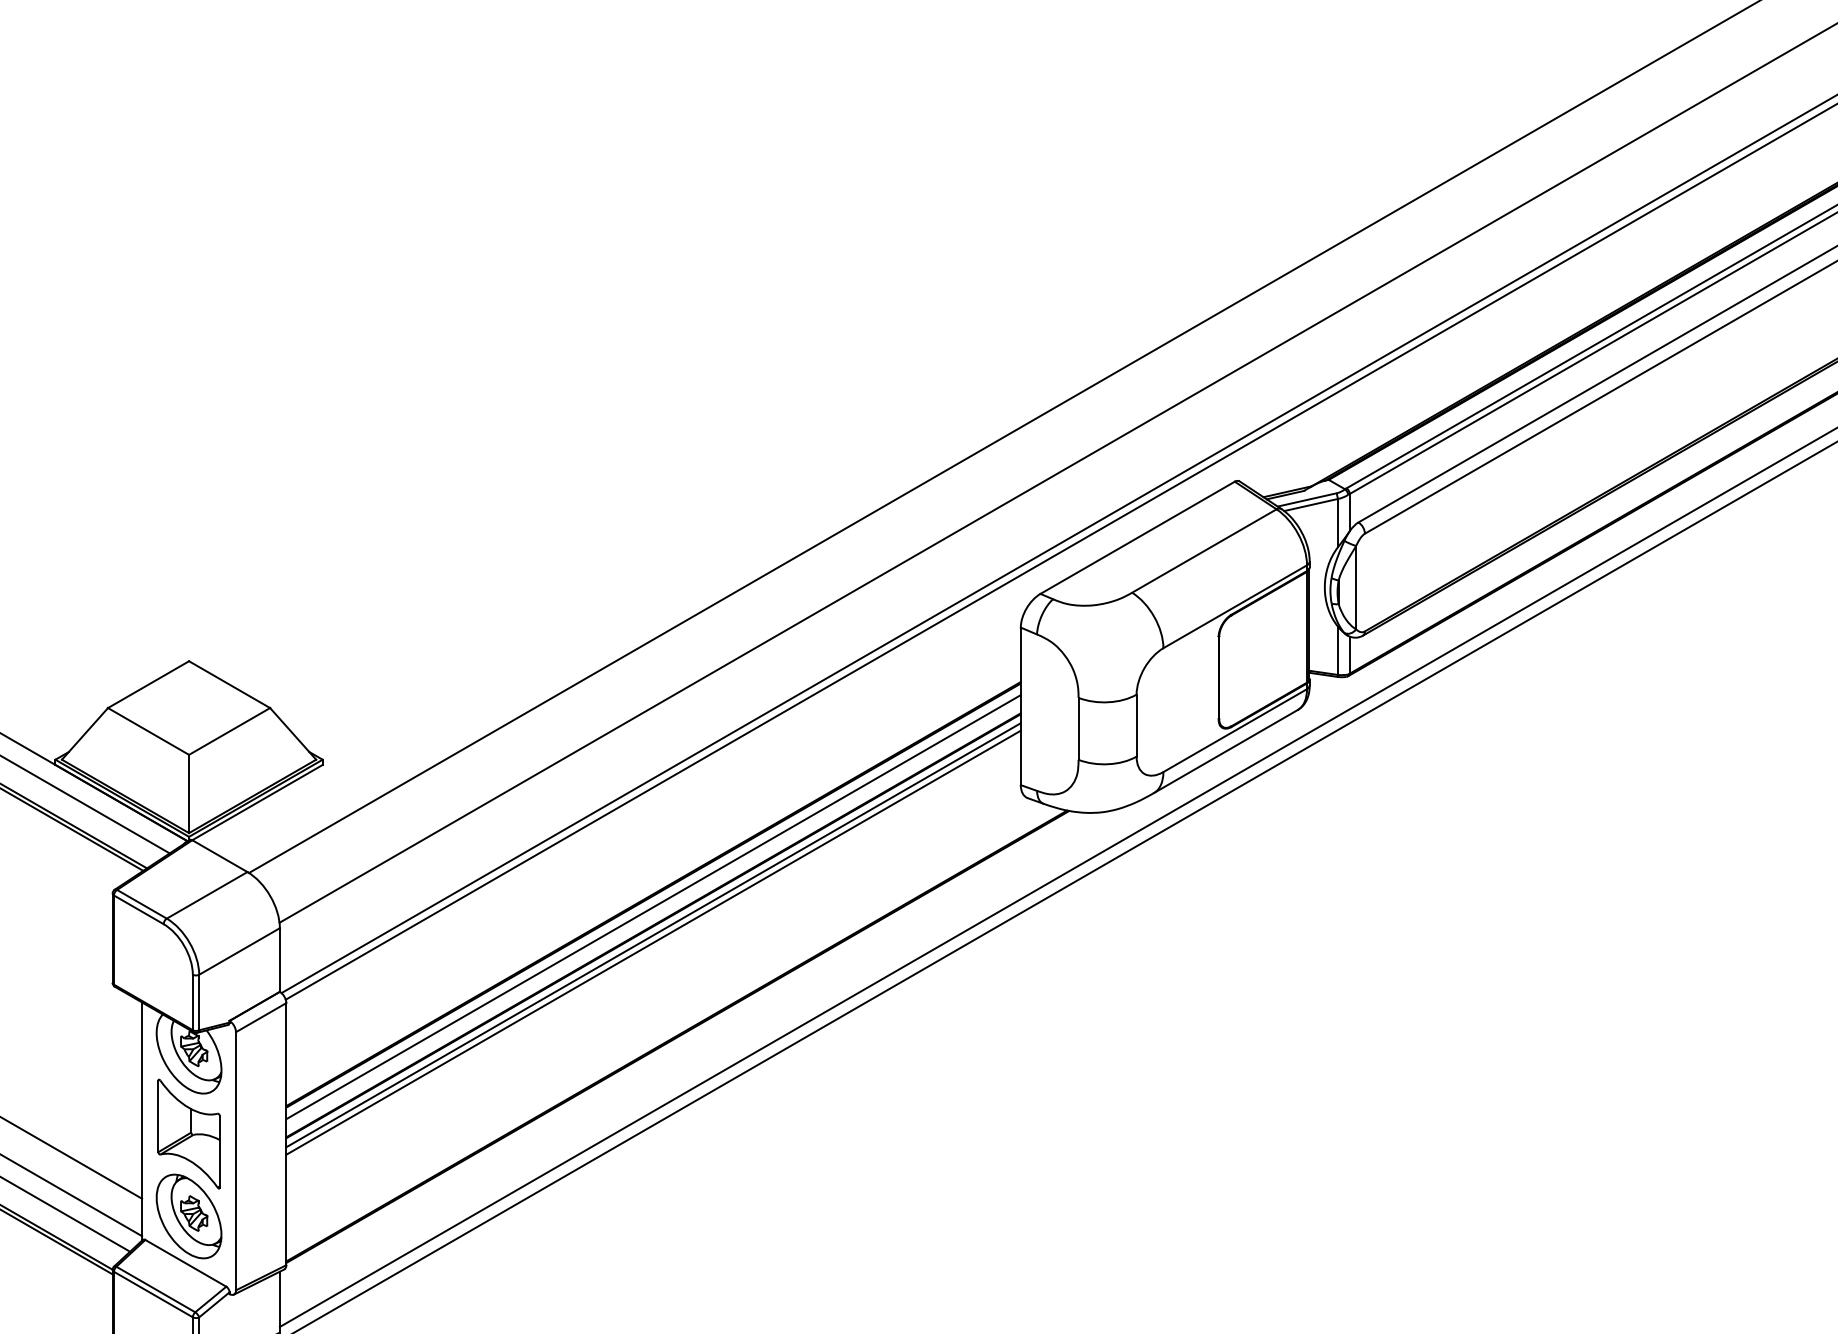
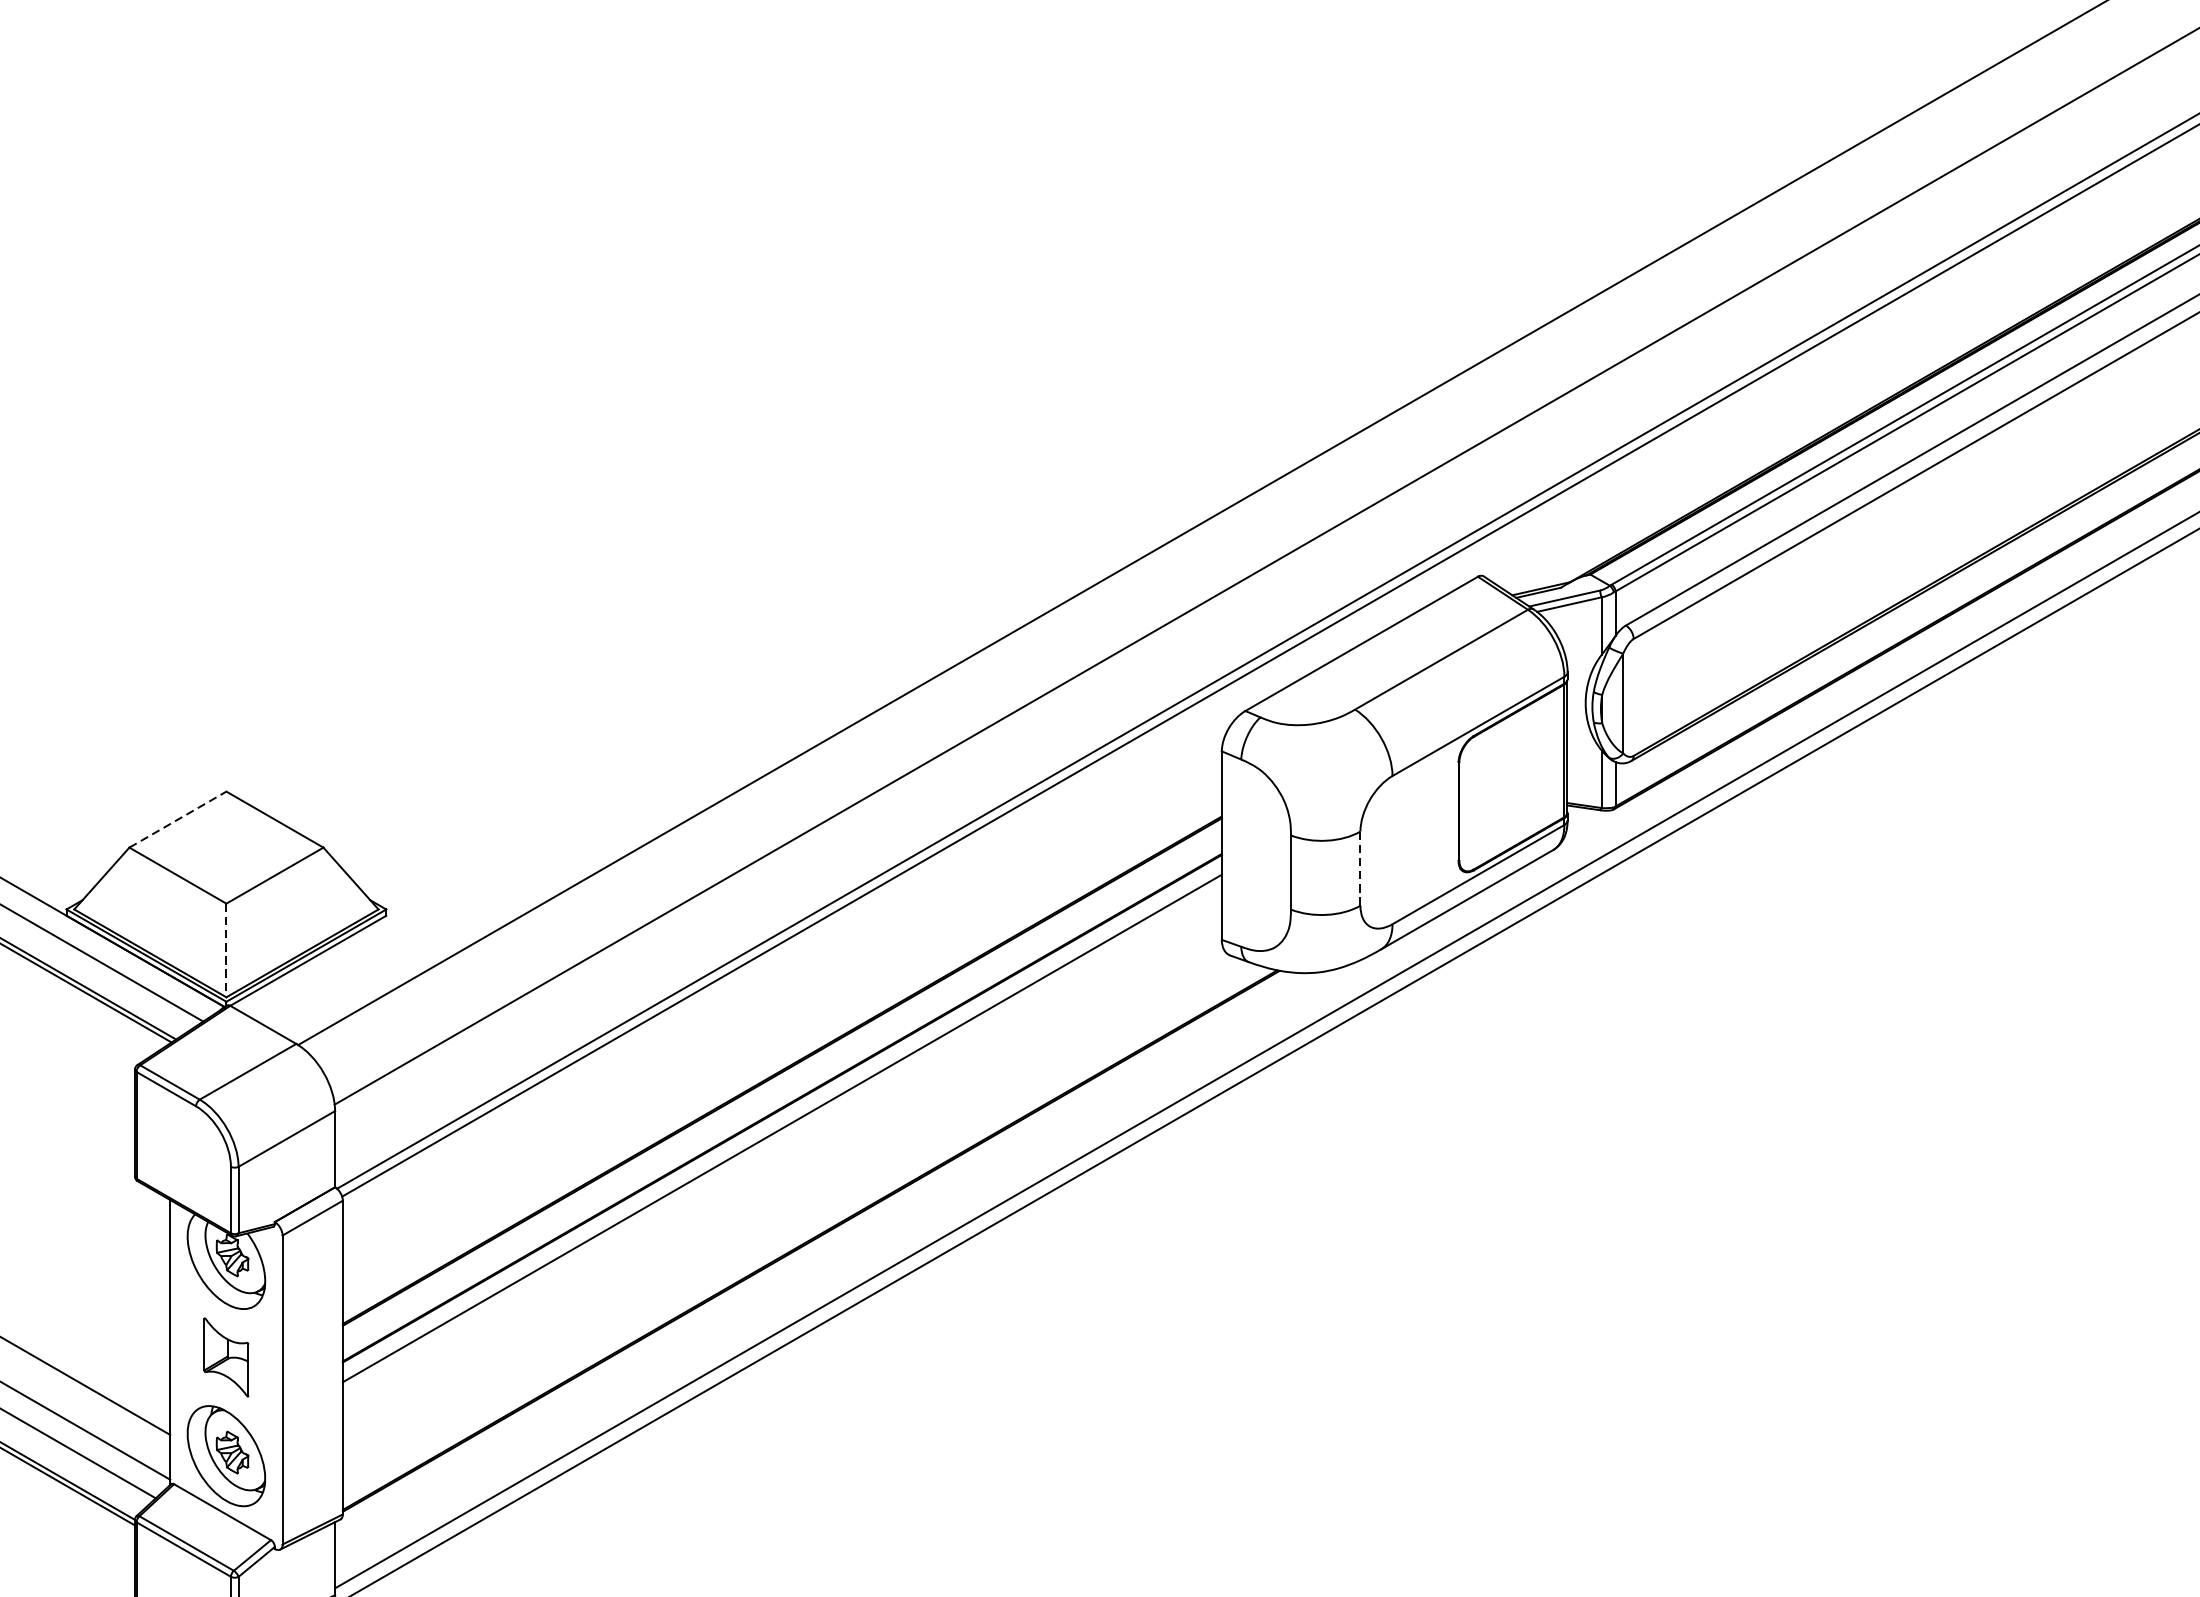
line: (148, 684) -> (177, 819), solid -> dashed
line: (1136, 725) -> (1360, 868), solid -> dashed
line: (189, 794) -> (226, 951), solid -> dashed
line: (653, 907) -> (782, 1086), removed
line: (653, 935) -> (782, 1119), removed
part: (188, 1133) -> (225, 1356), size x0.6

